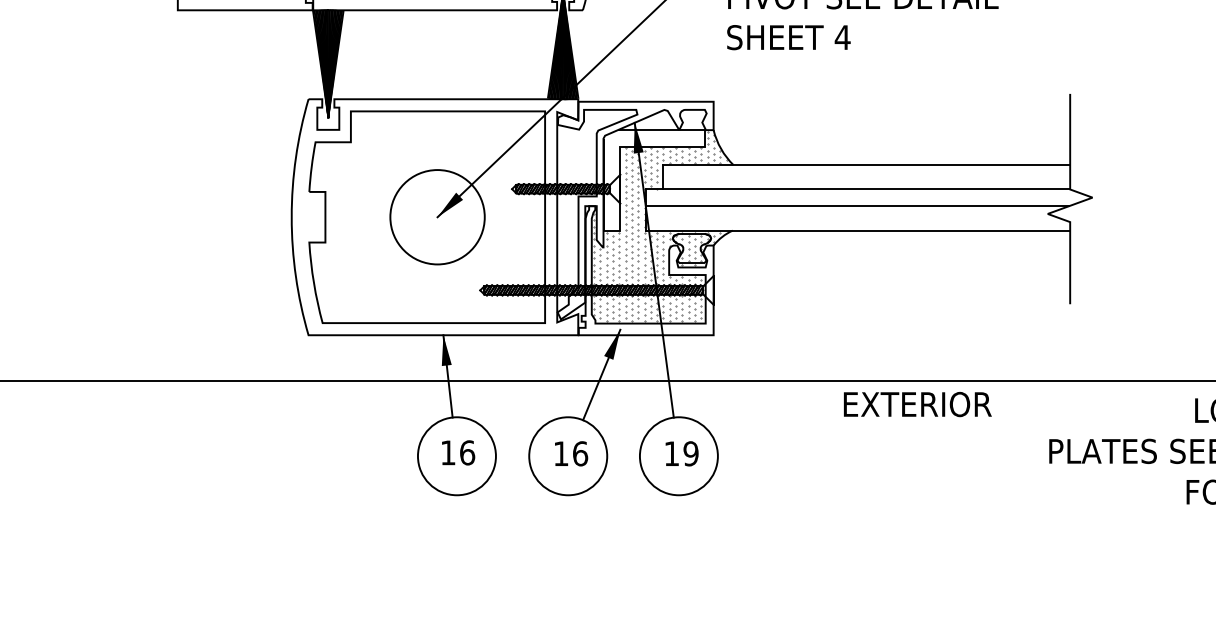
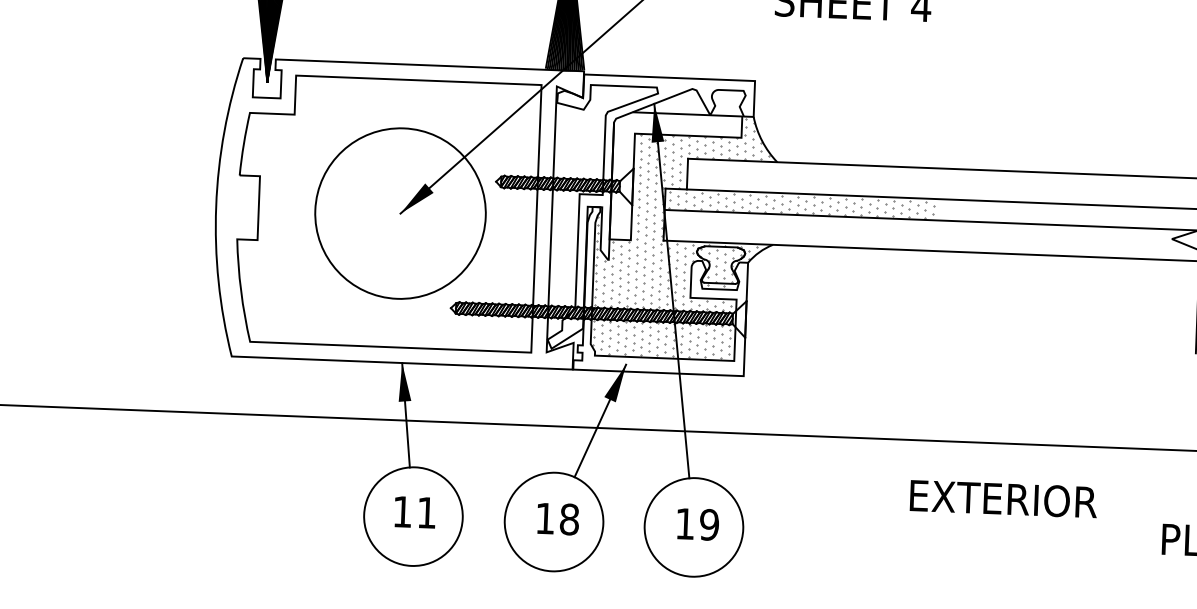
hatch: (753, 197) -> (800, 203), added
circle: (437, 216) -> (400, 212), size x1.43
text: (917, 404) -> (1003, 499), moved
text: (467, 452) -> (426, 512), 16 -> 11
text: (580, 453) -> (569, 519), 16 -> 18

